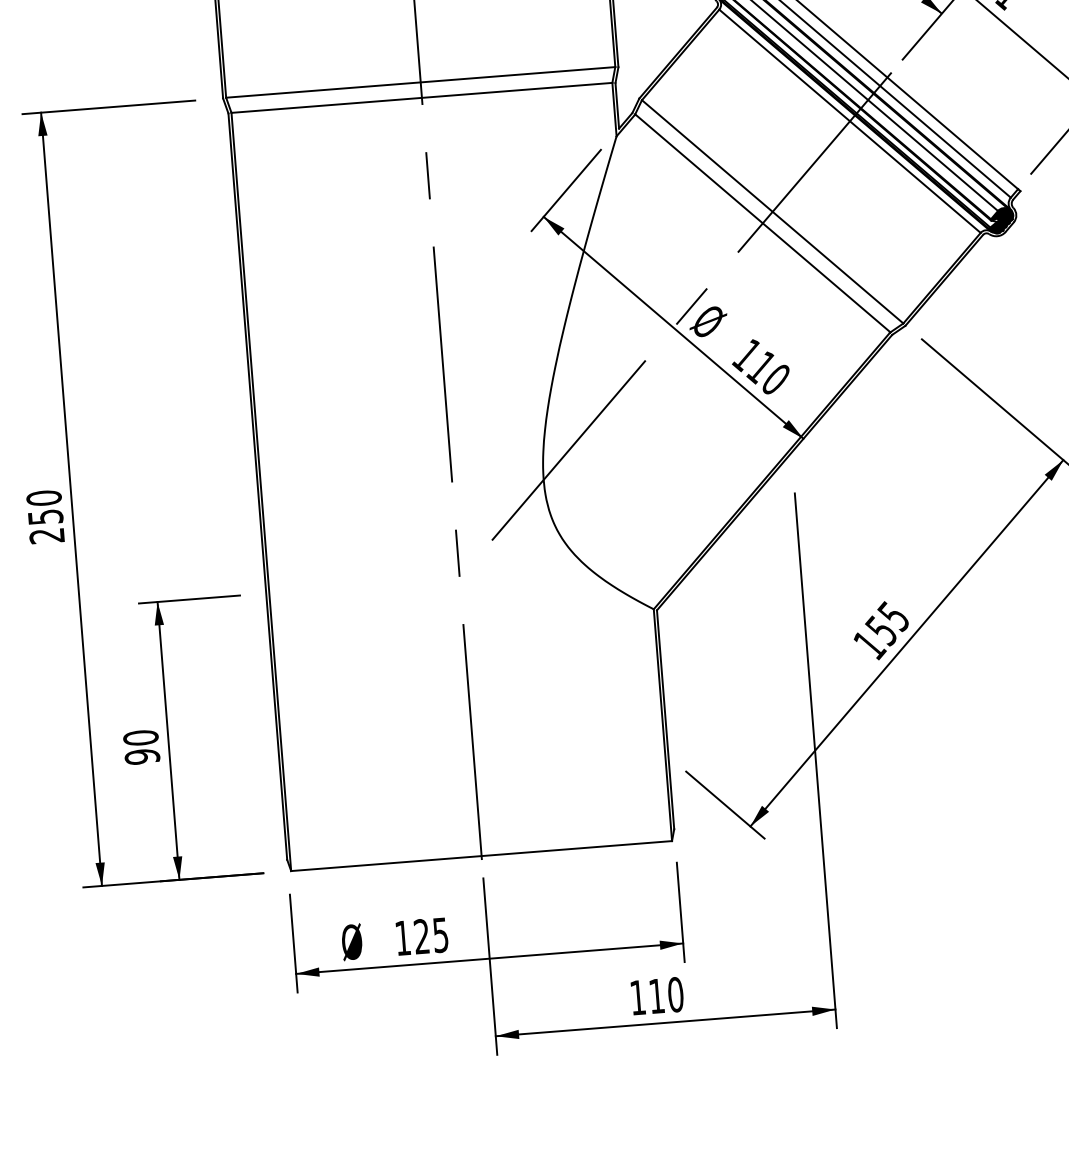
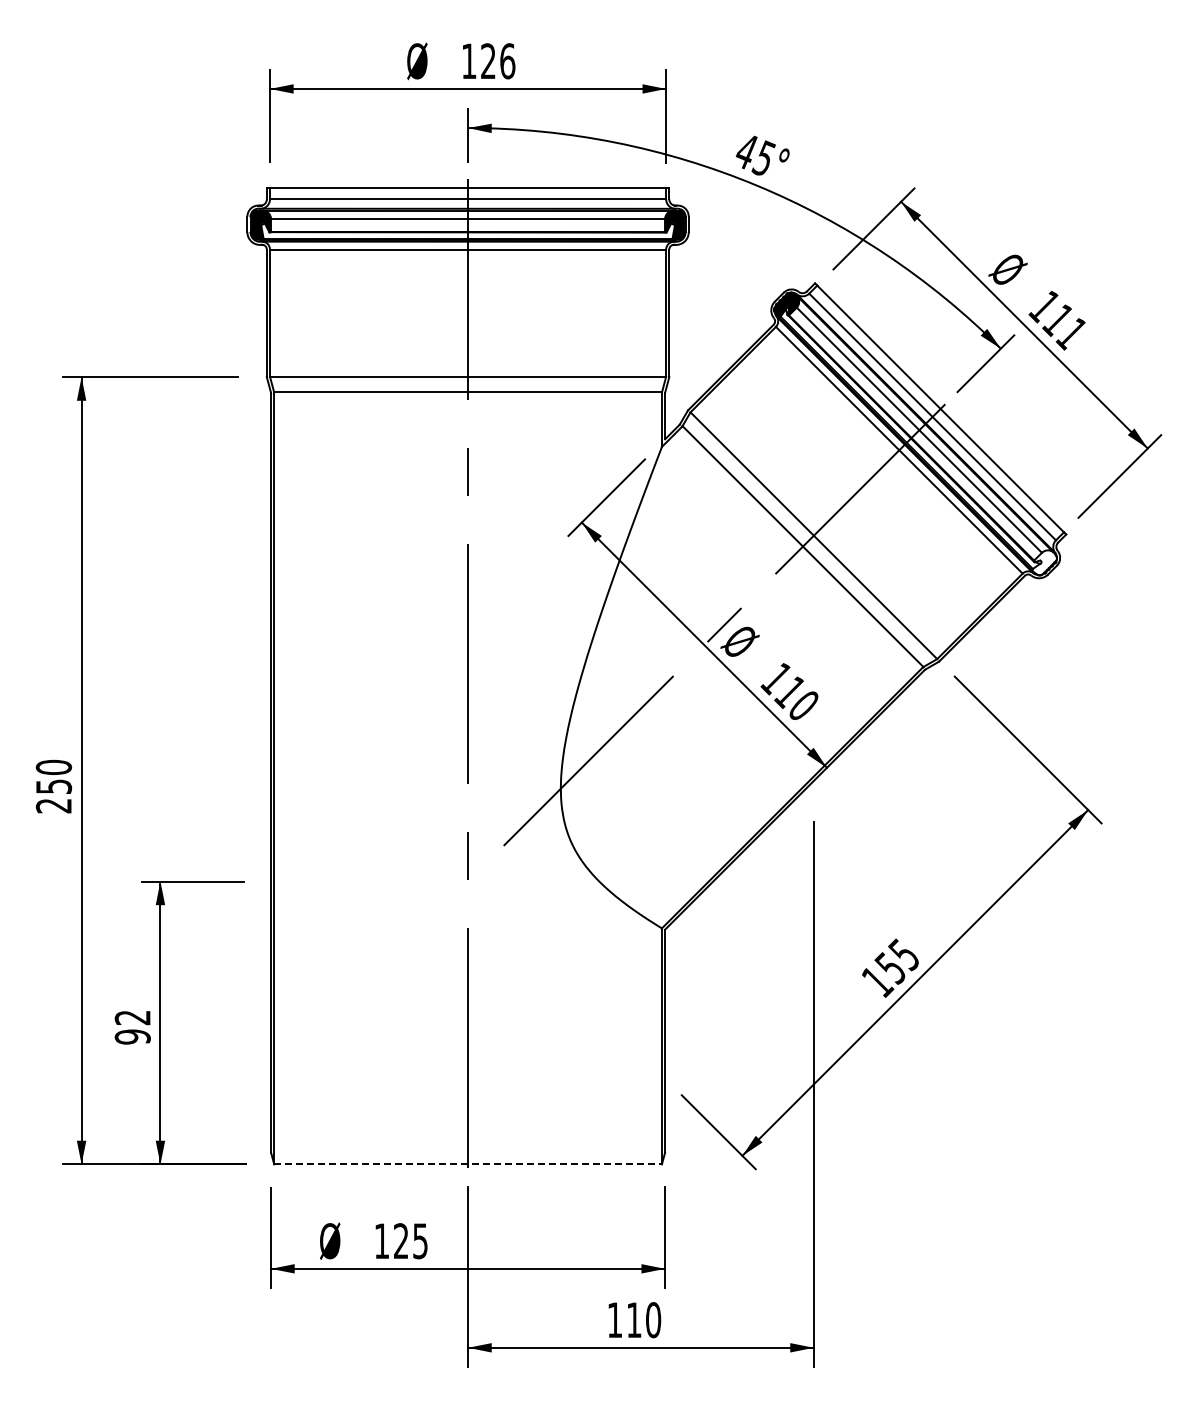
fill: (1001, 220) -> (1044, 562), removed
text: (140, 737) -> (132, 1017), 90 -> 92
line: (482, 856) -> (468, 1164), solid -> dashed

